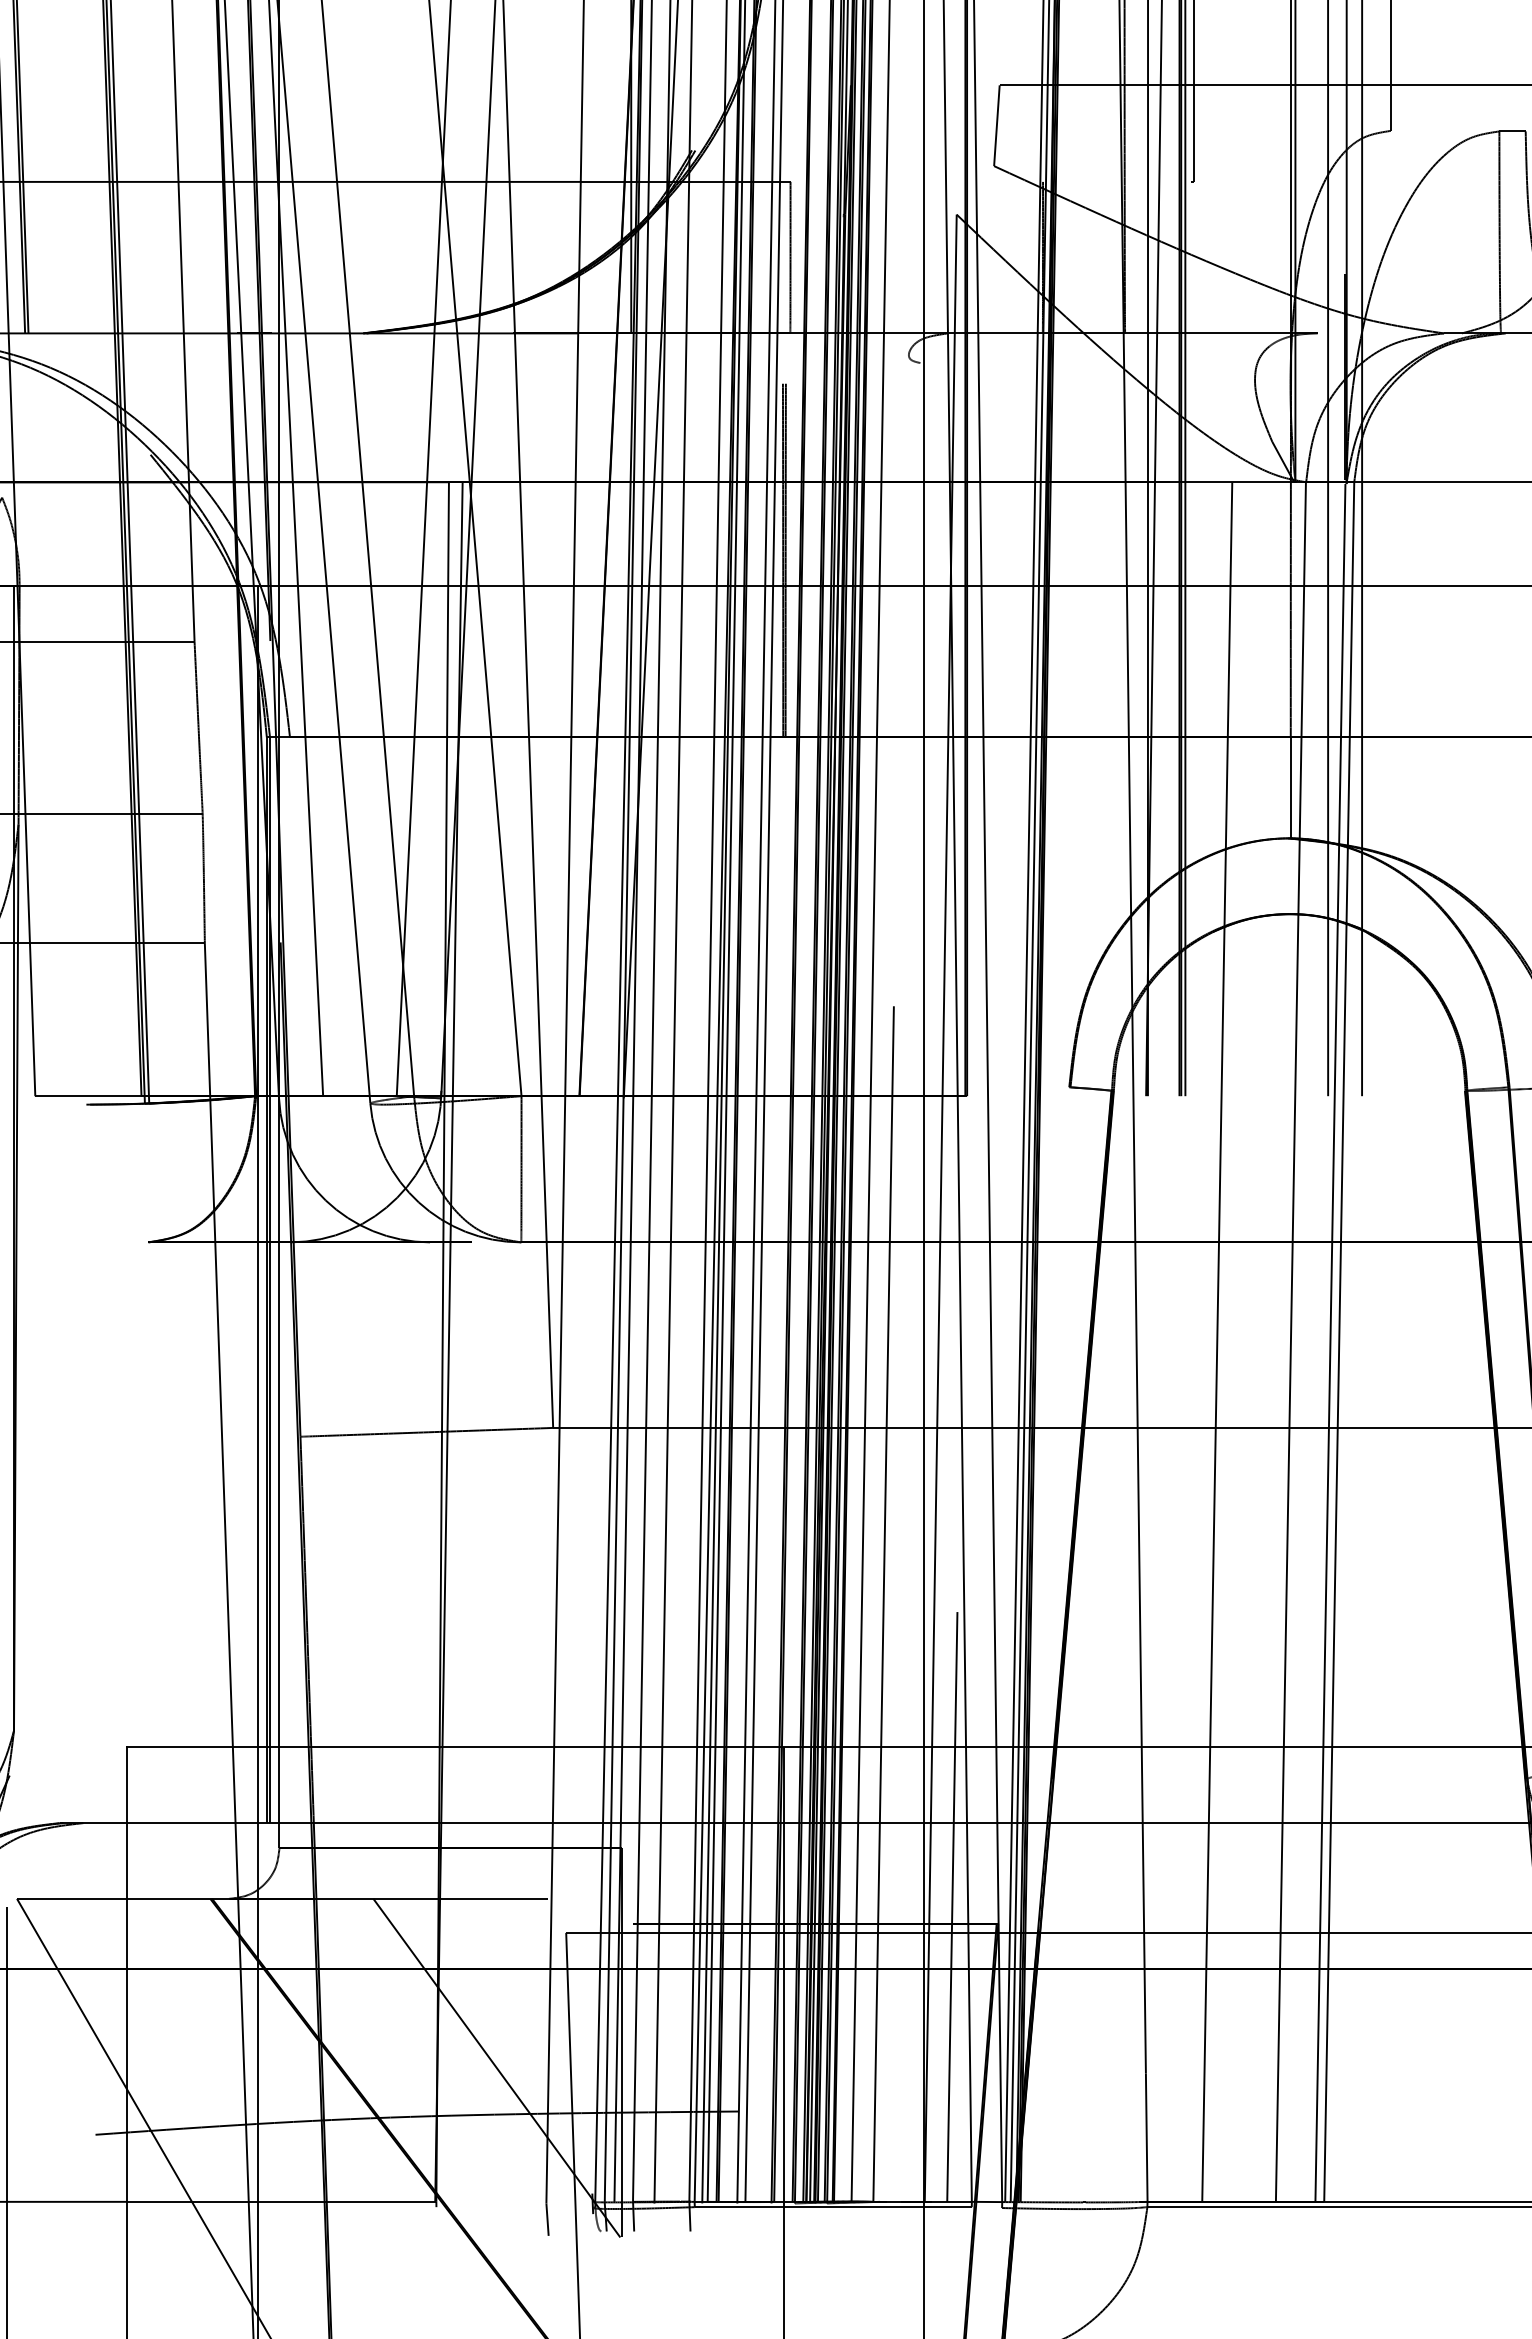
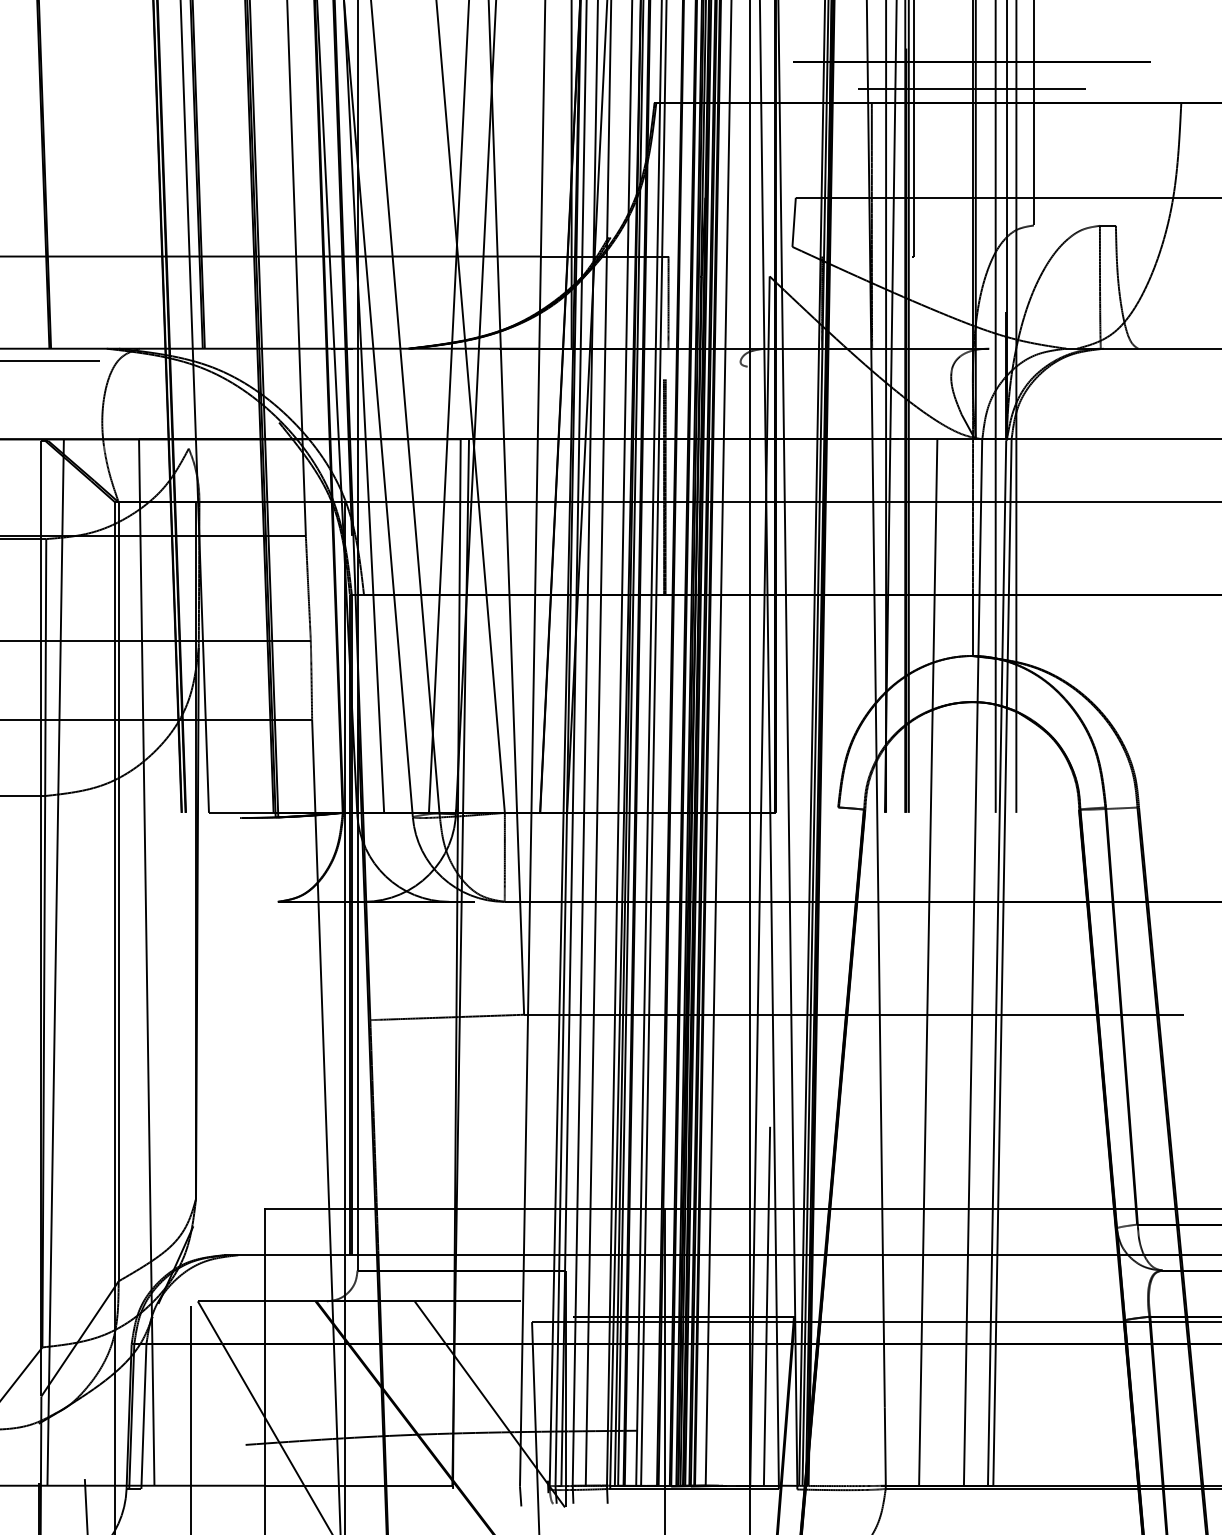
line: (882, 1603) -> (724, 1121), removed

